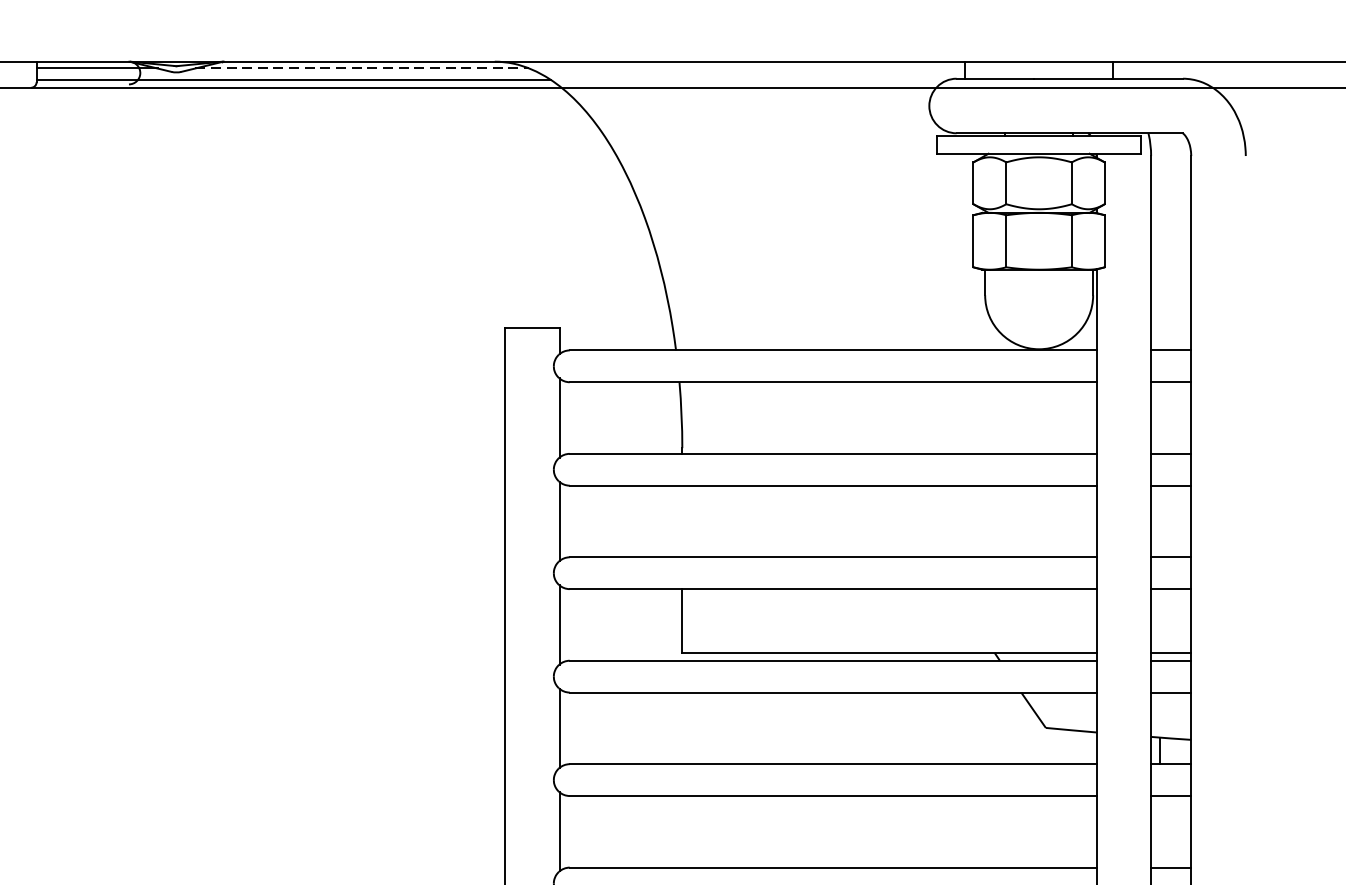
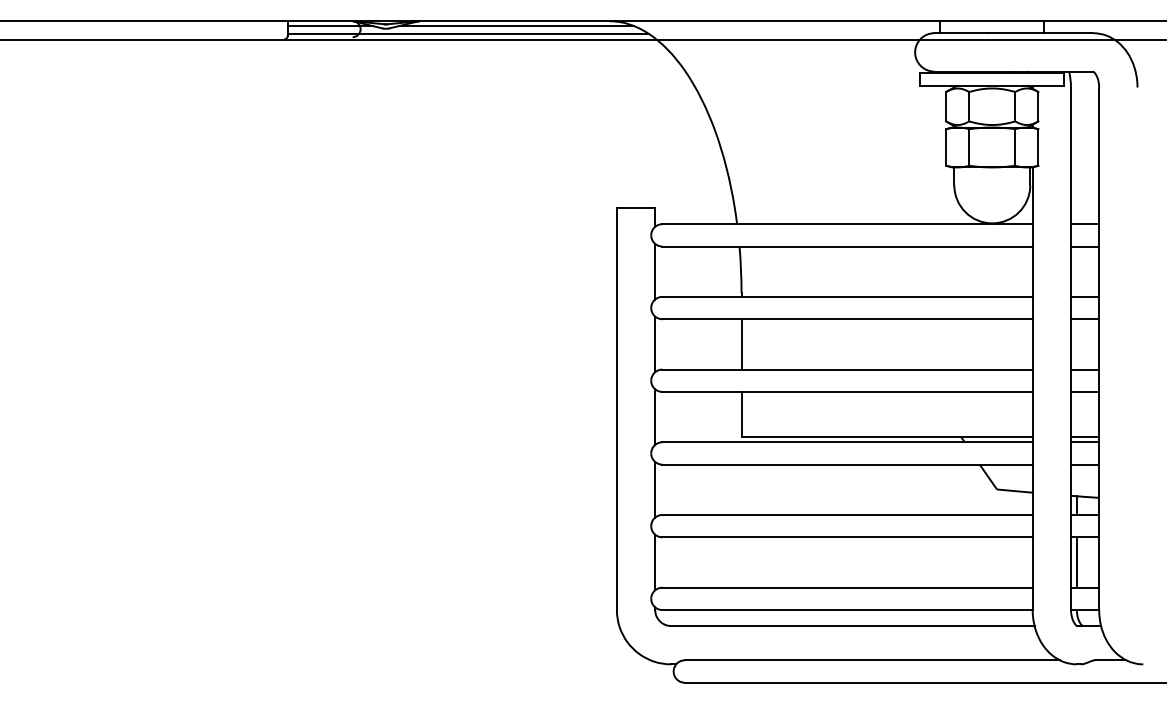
line: (363, 69) -> (517, 26), dashed -> solid
line: (682, 521) -> (741, 344), added
line: (1158, 831) -> (1076, 562), added

